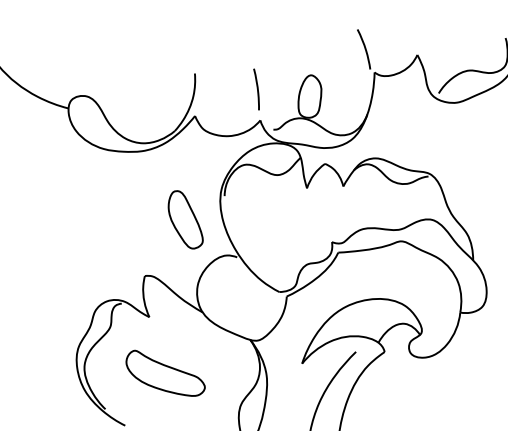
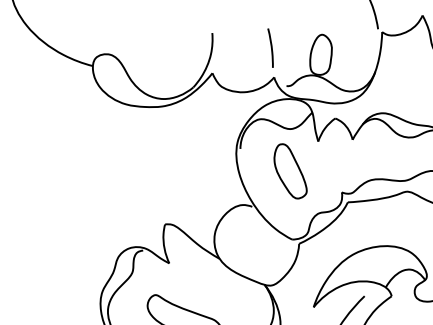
part: (185, 219) -> (290, 171), moved

